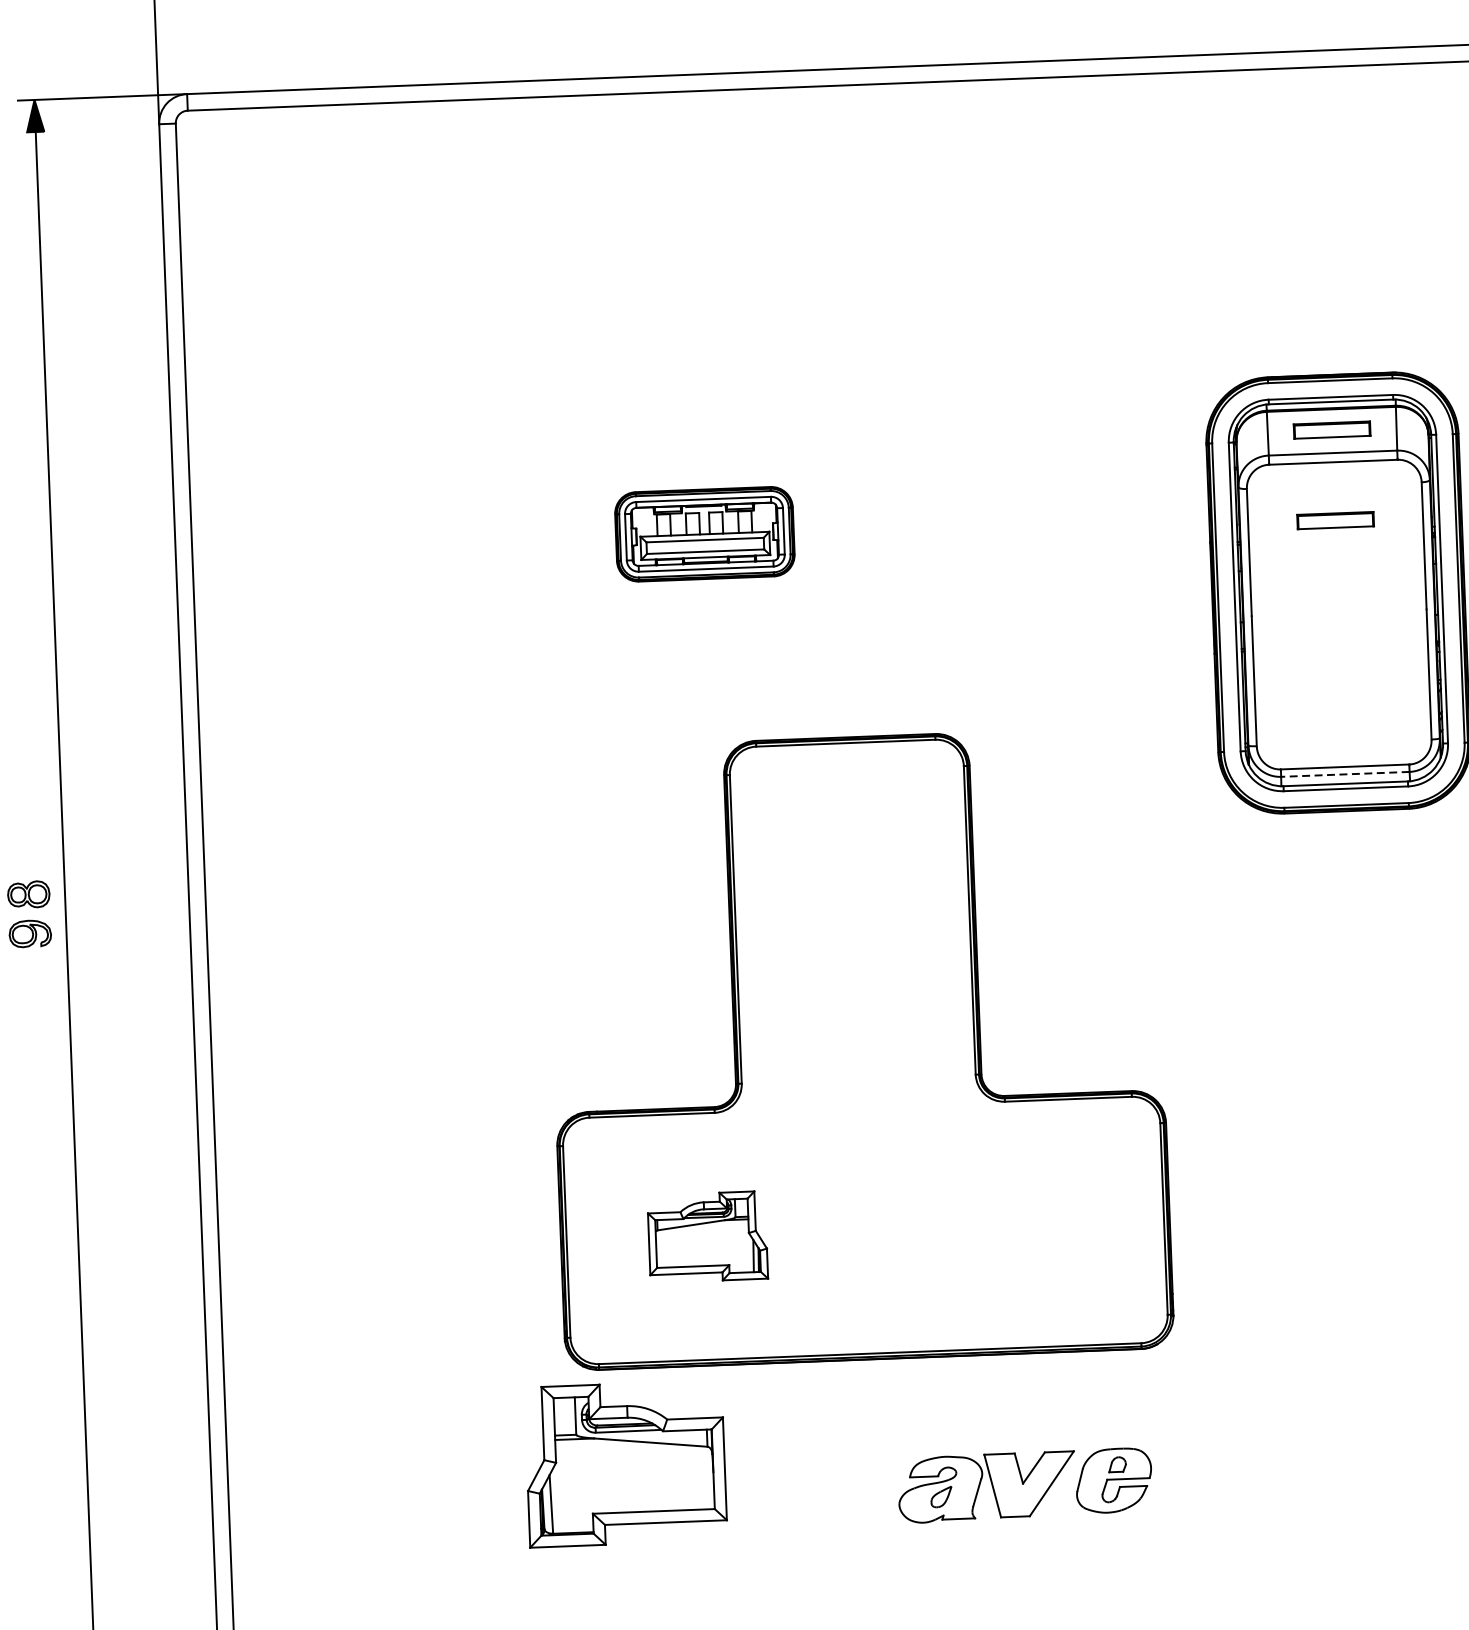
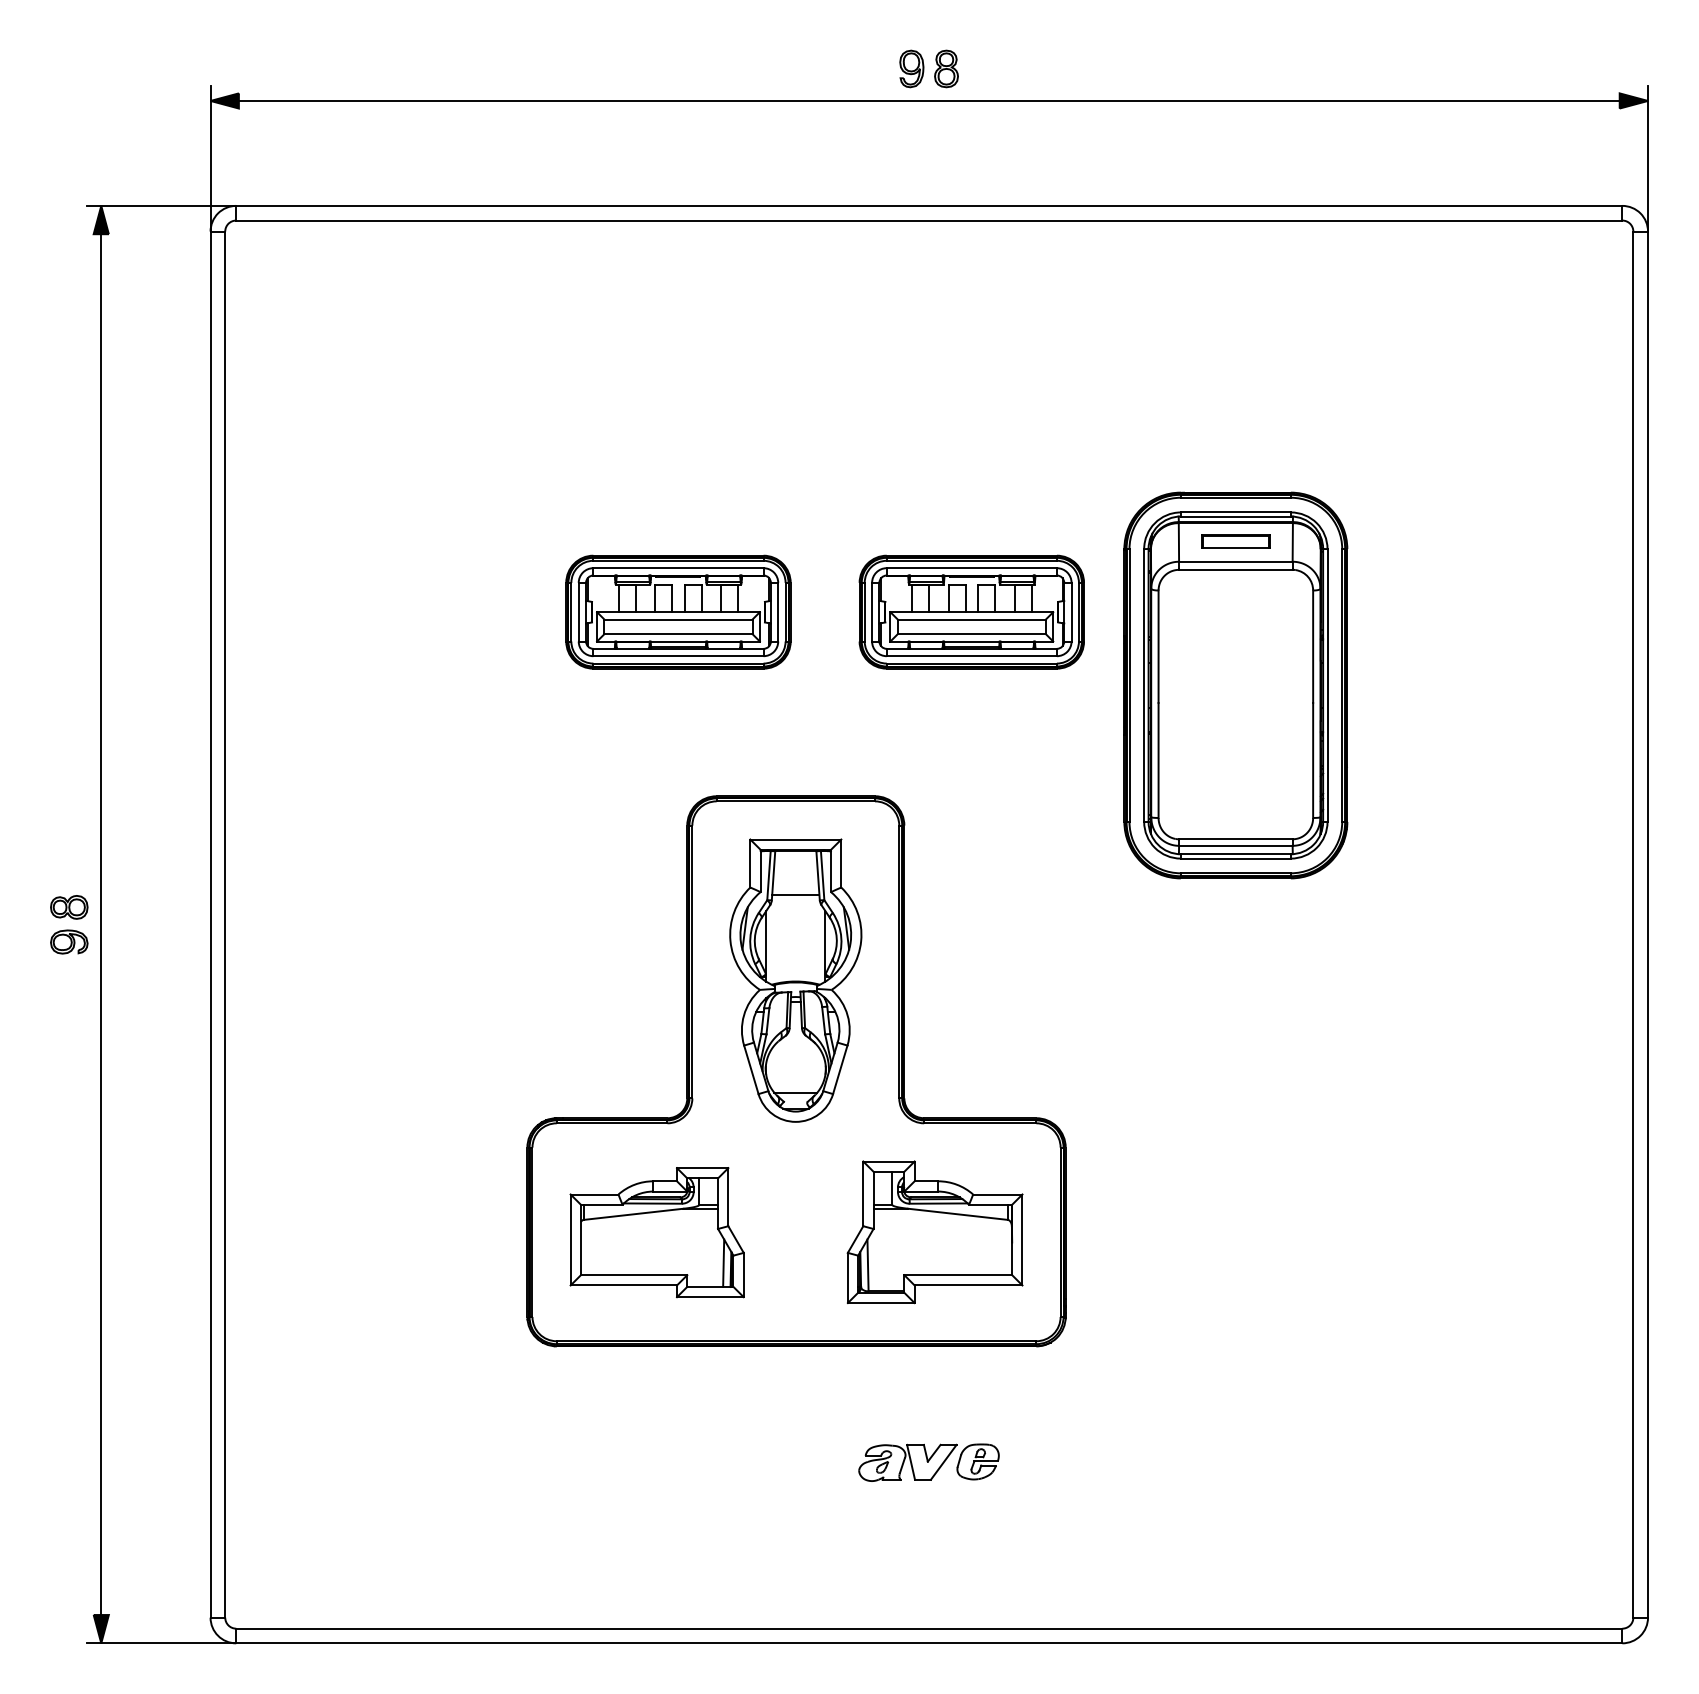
part: (1036, 520) -> (971, 611), added
part: (1335, 520) -> (1235, 621), removed
part: (704, 533) -> (678, 611), size x1.43
line: (1344, 774) -> (1235, 845), dashed -> solid
part: (853, 945) -> (795, 980), added
part: (706, 1236) -> (656, 1232), size x1.67
part: (625, 1464) -> (934, 1232), moved
part: (1024, 1485) -> (928, 1462), size x0.62

